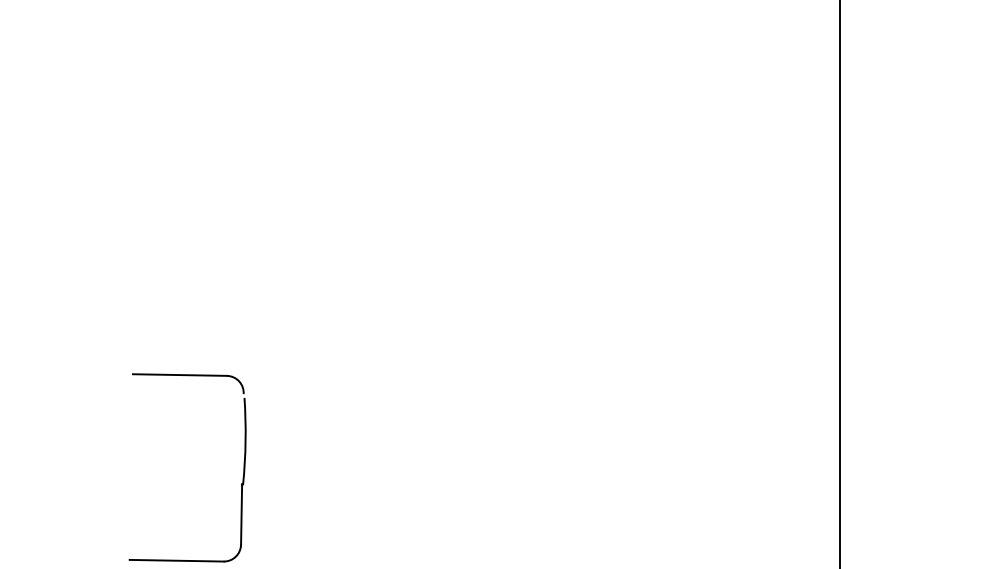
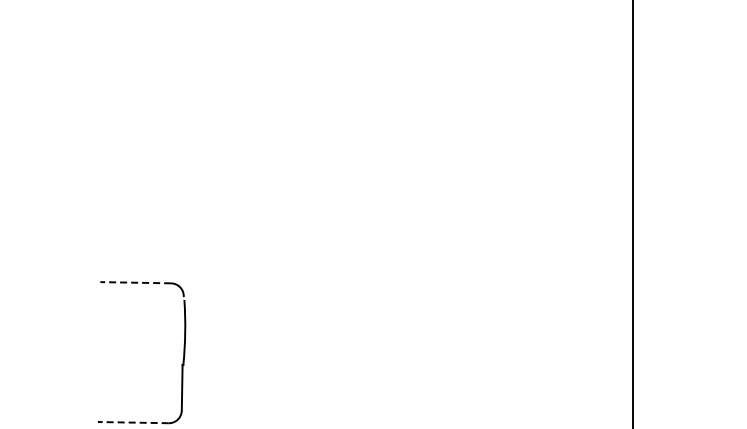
line: (179, 374) -> (135, 282), solid -> dashed
line: (175, 560) -> (132, 422), solid -> dashed

